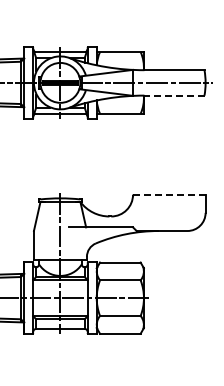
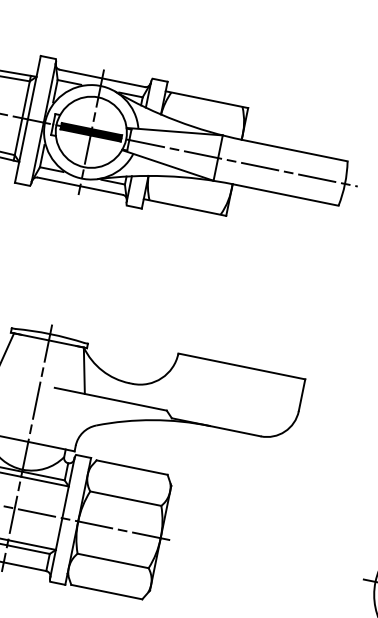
line: (173, 95) -> (284, 194), dashed -> solid
line: (169, 194) -> (242, 366), dashed -> solid

